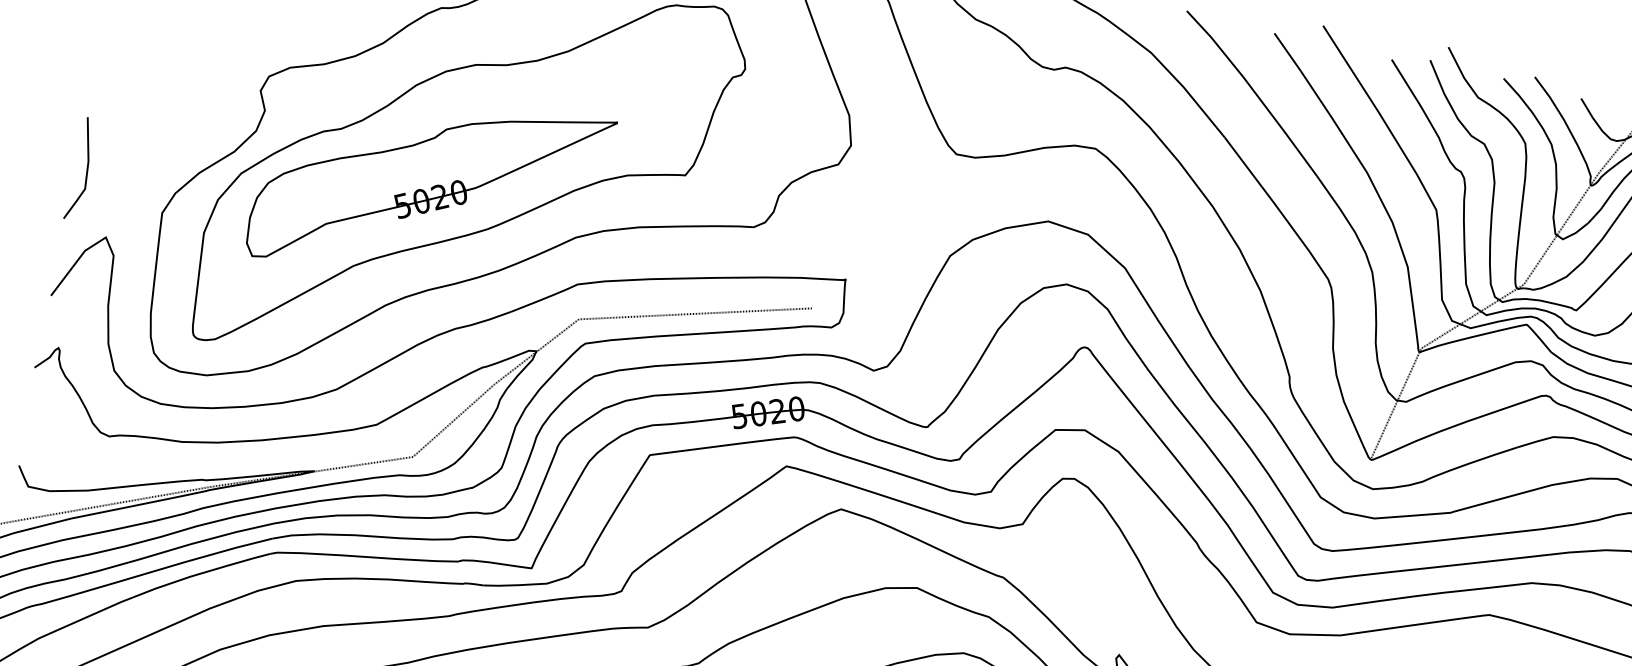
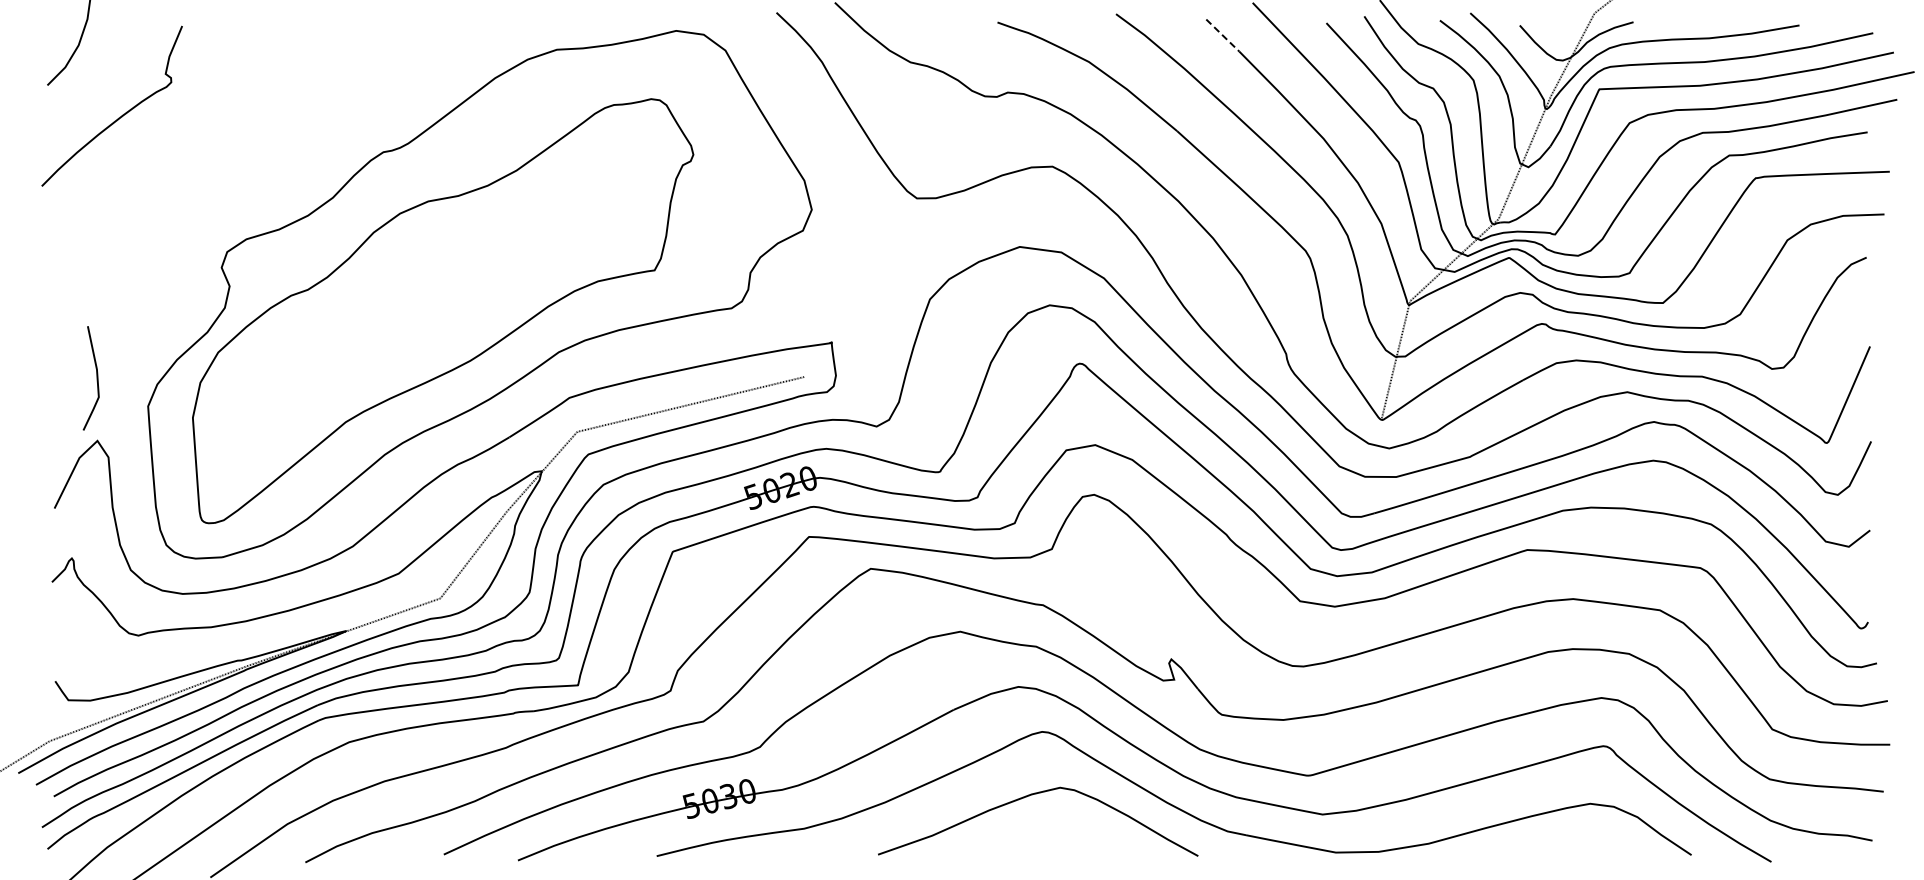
line: (1287, 52) -> (1222, 35), solid -> dashed
line: (86, 170) -> (96, 378), moved
part: (430, 188) -> (406, 331), removed

